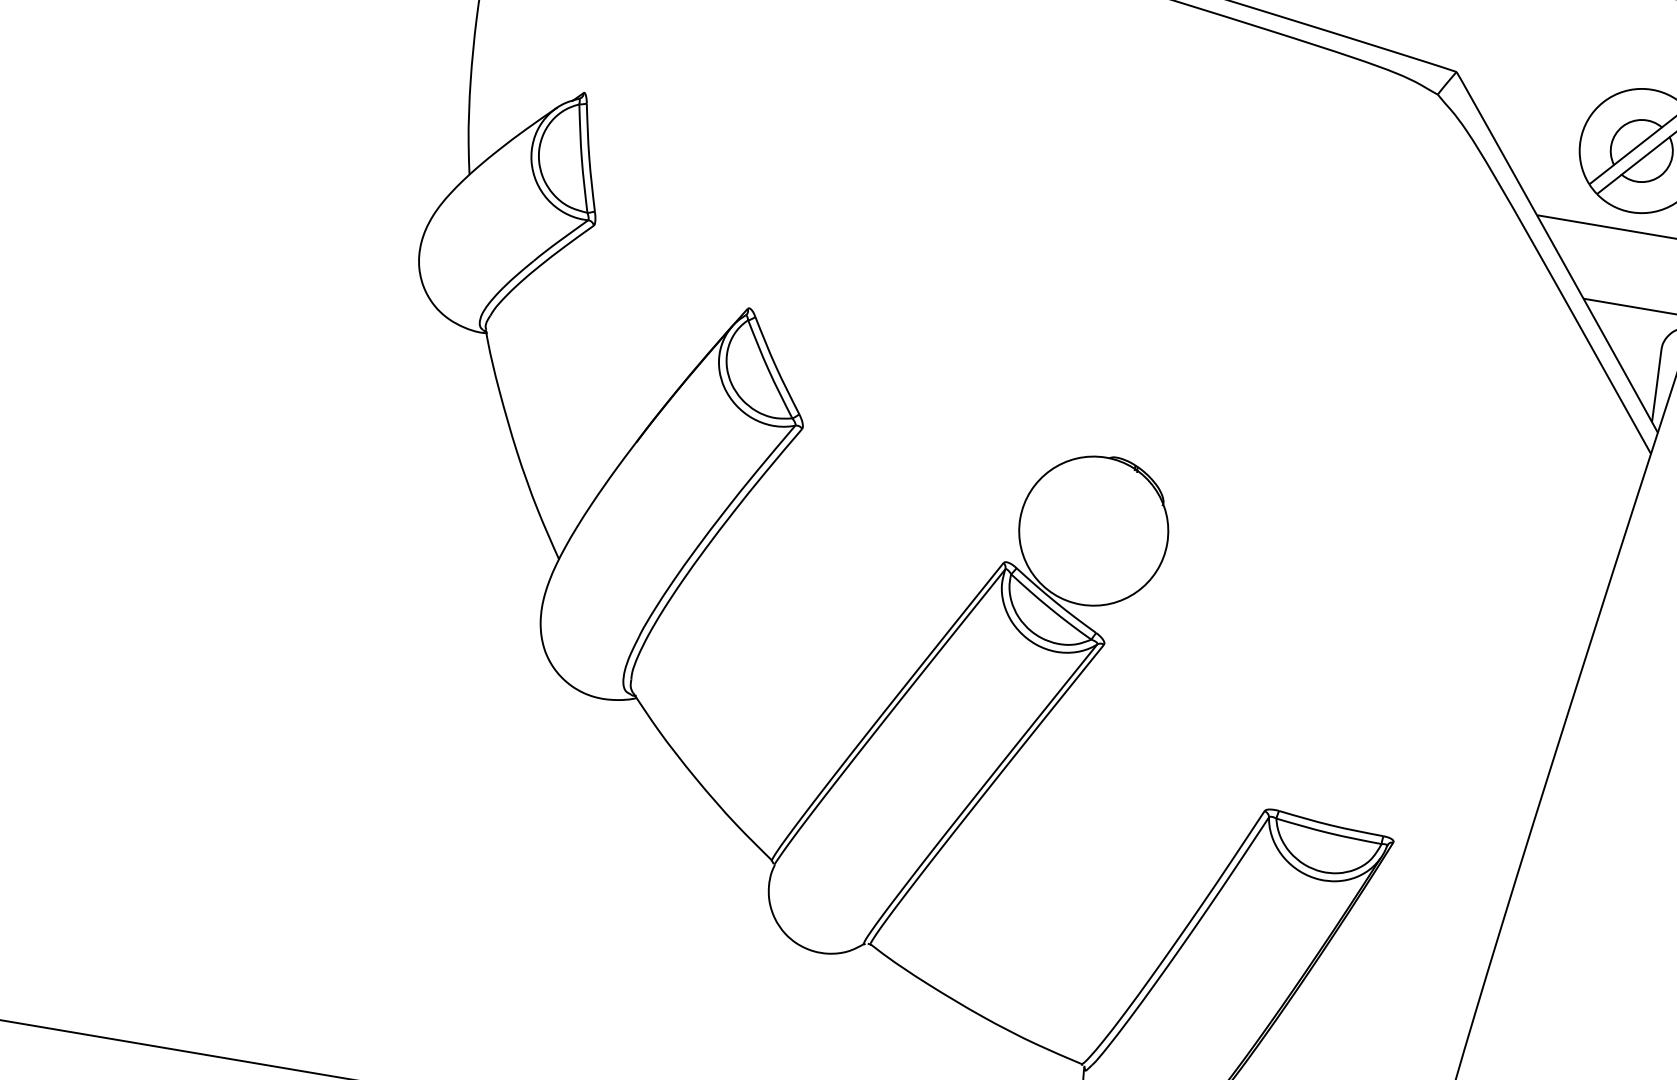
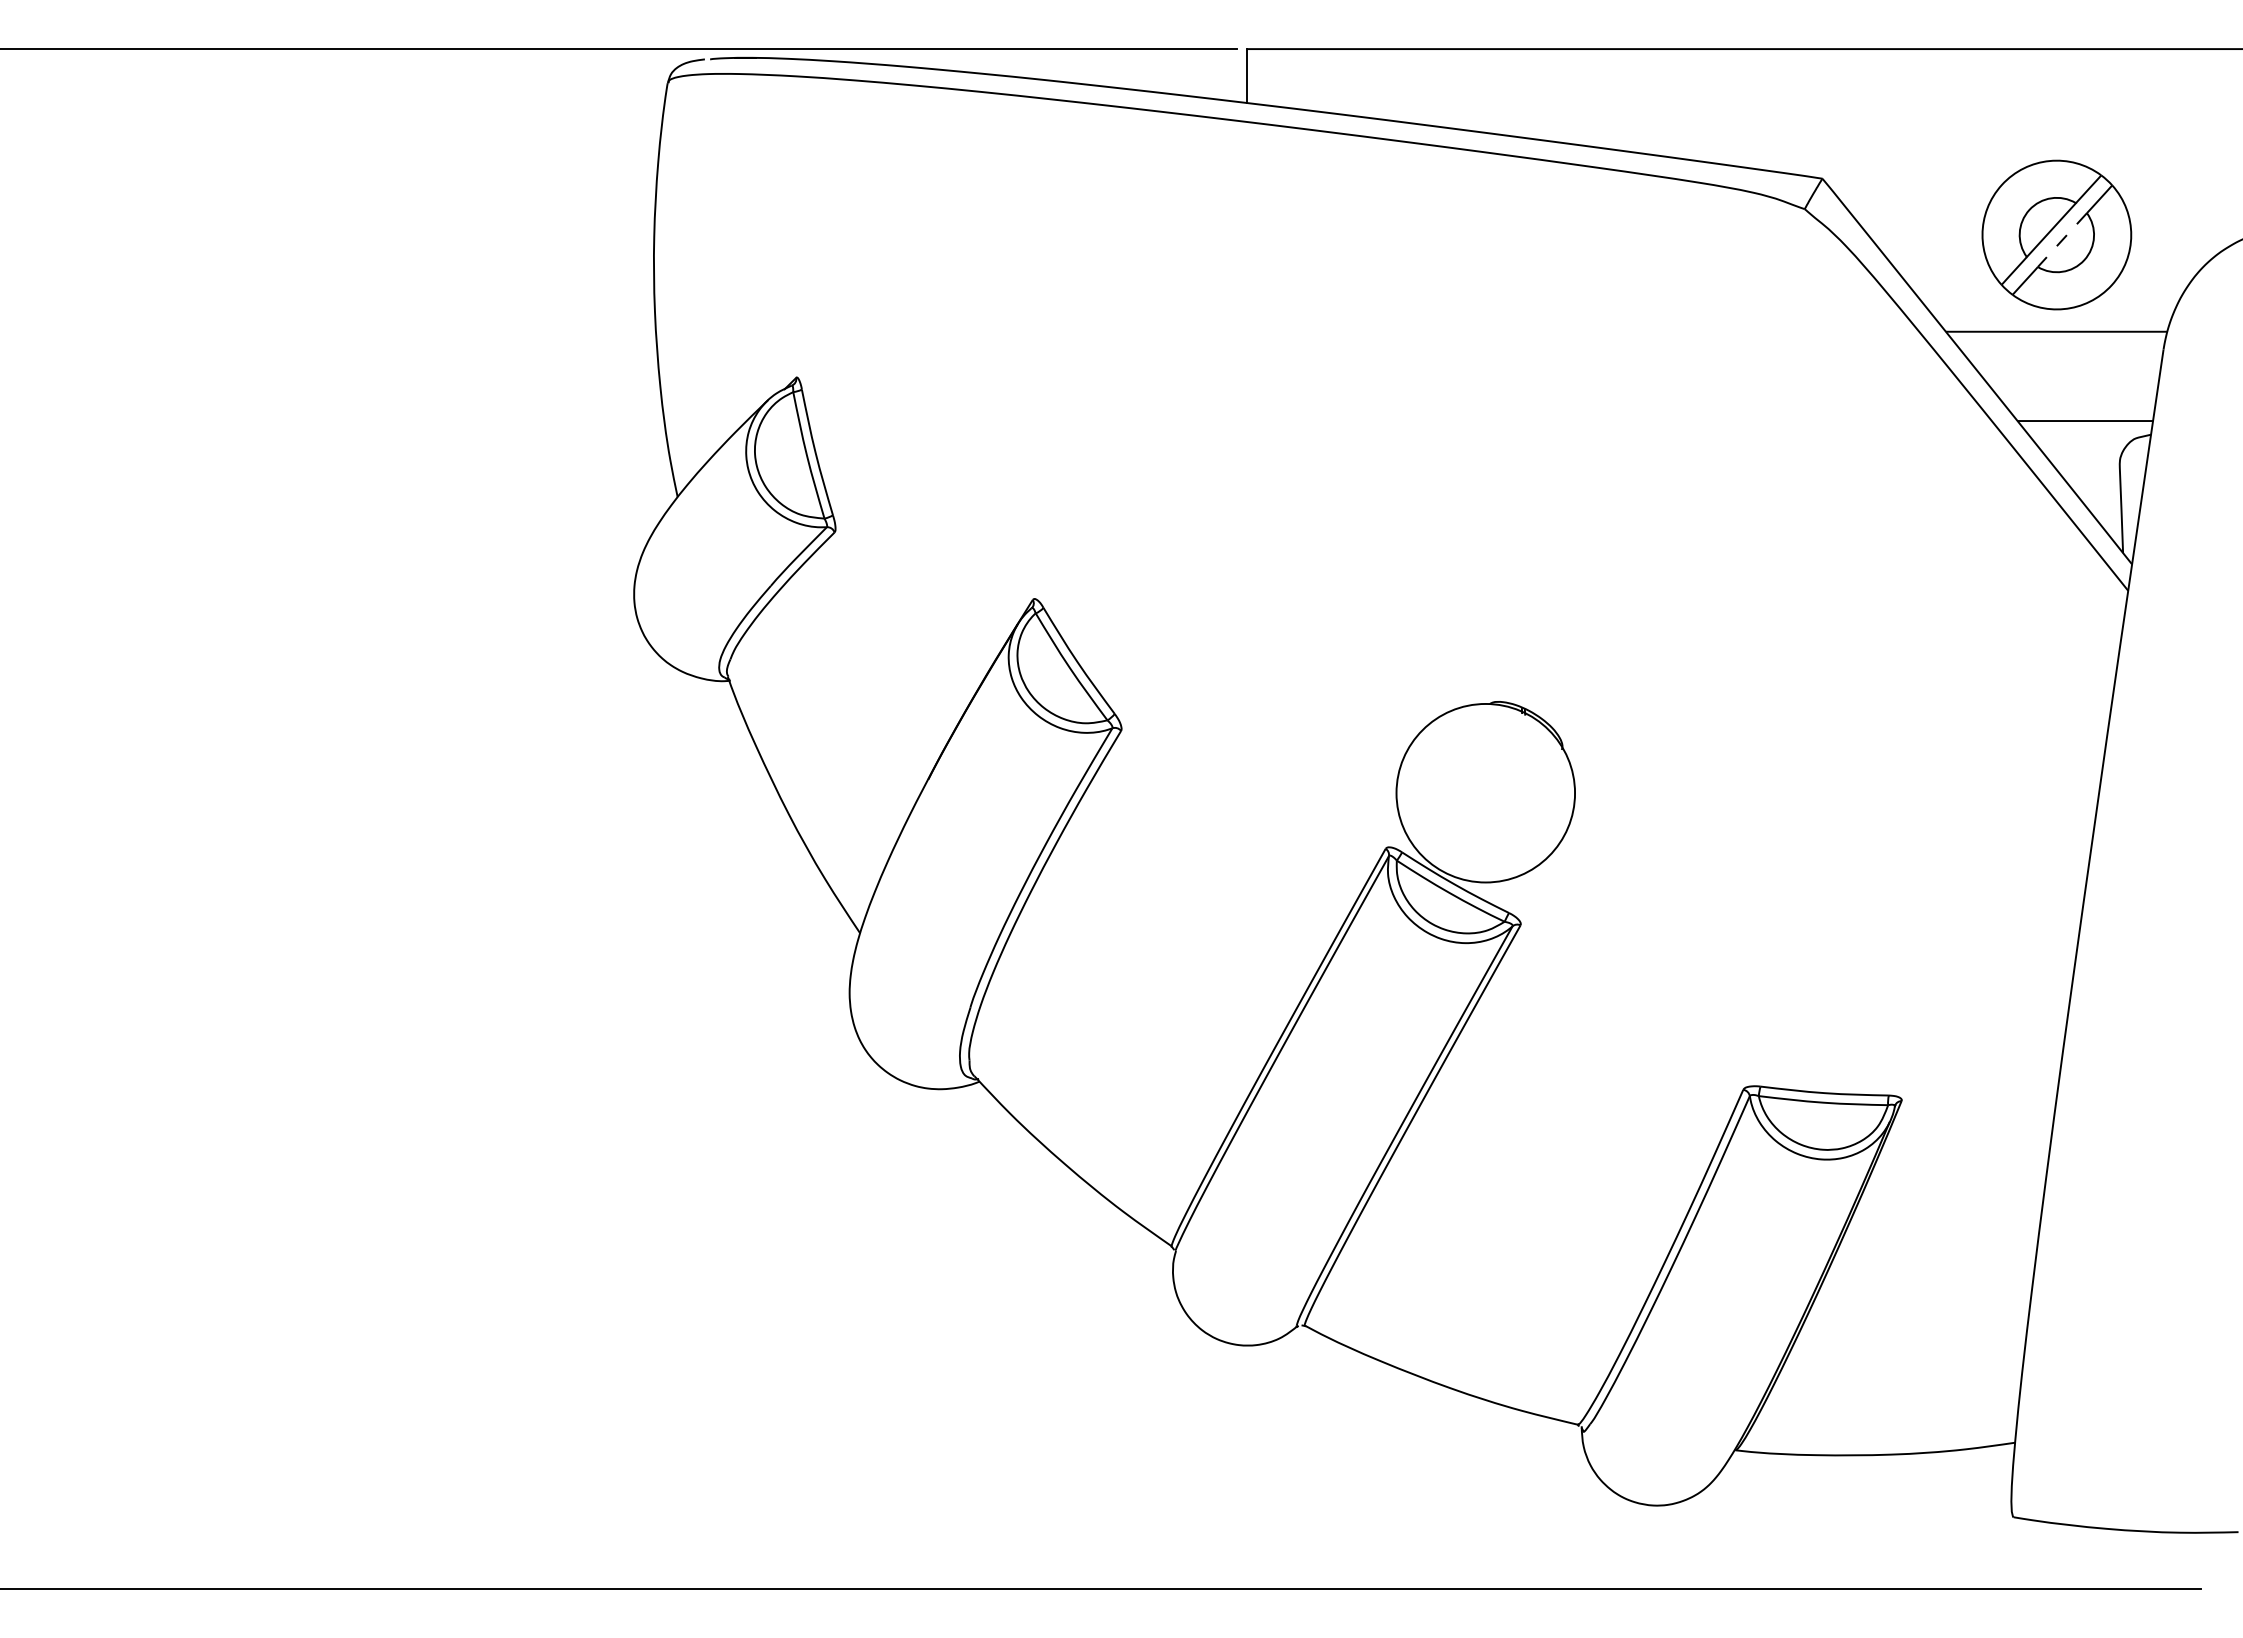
line: (1645, 156) -> (2062, 240), solid -> dashed

